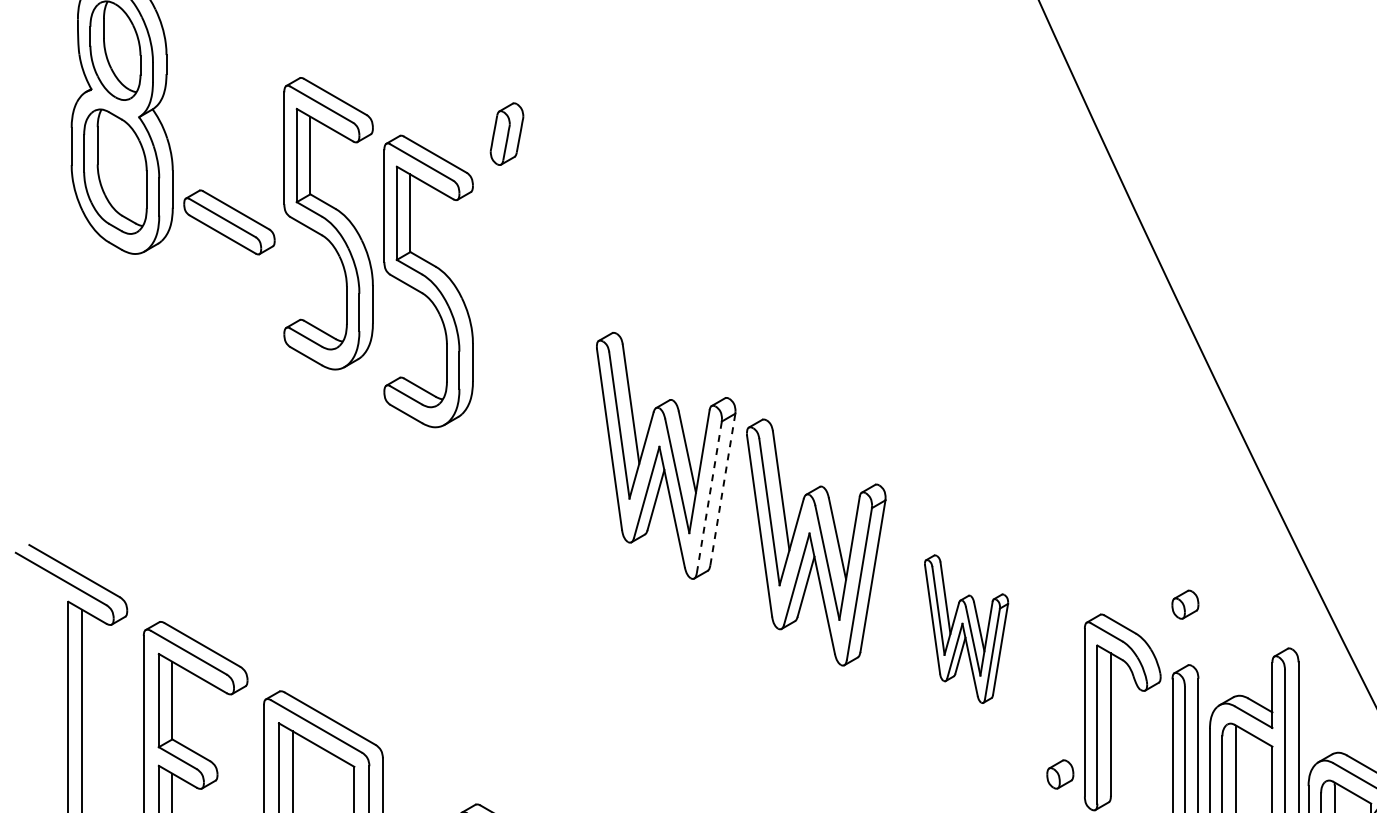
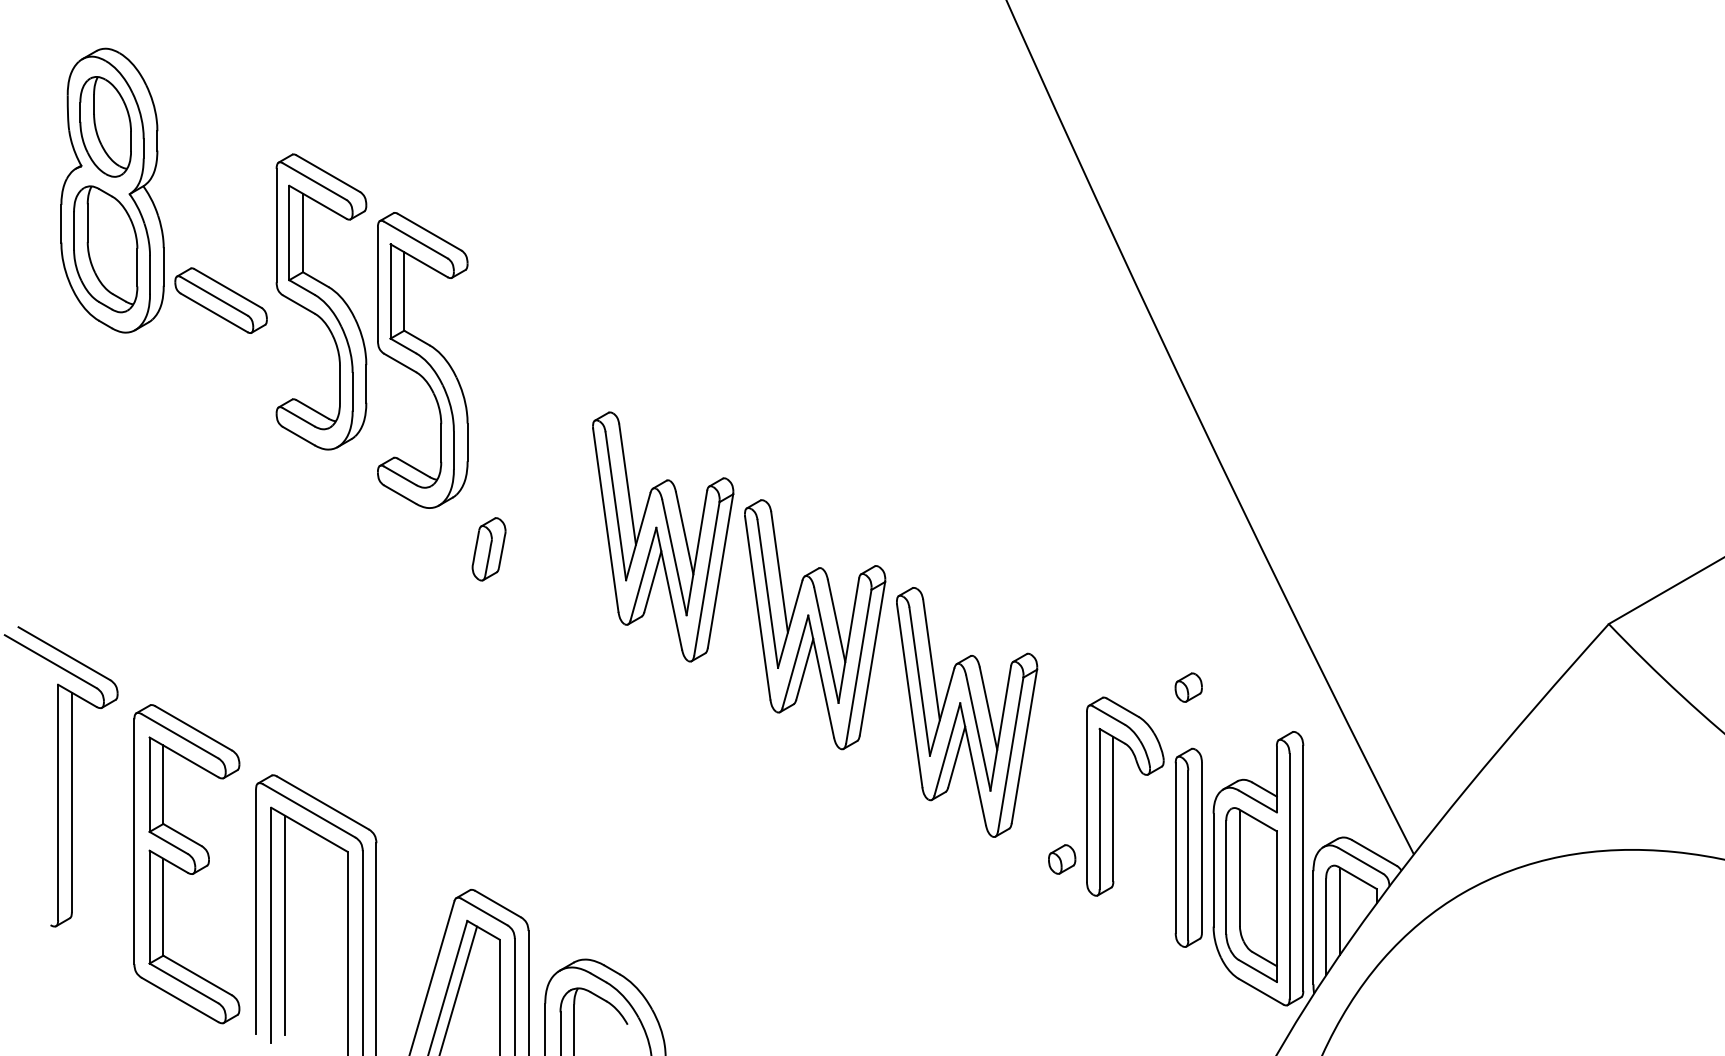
part: (506, 134) -> (488, 549), moved
line: (722, 488) -> (720, 570), dashed -> solid
line: (708, 496) -> (706, 578), dashed -> solid
part: (966, 629) -> (967, 712), size x1.67

